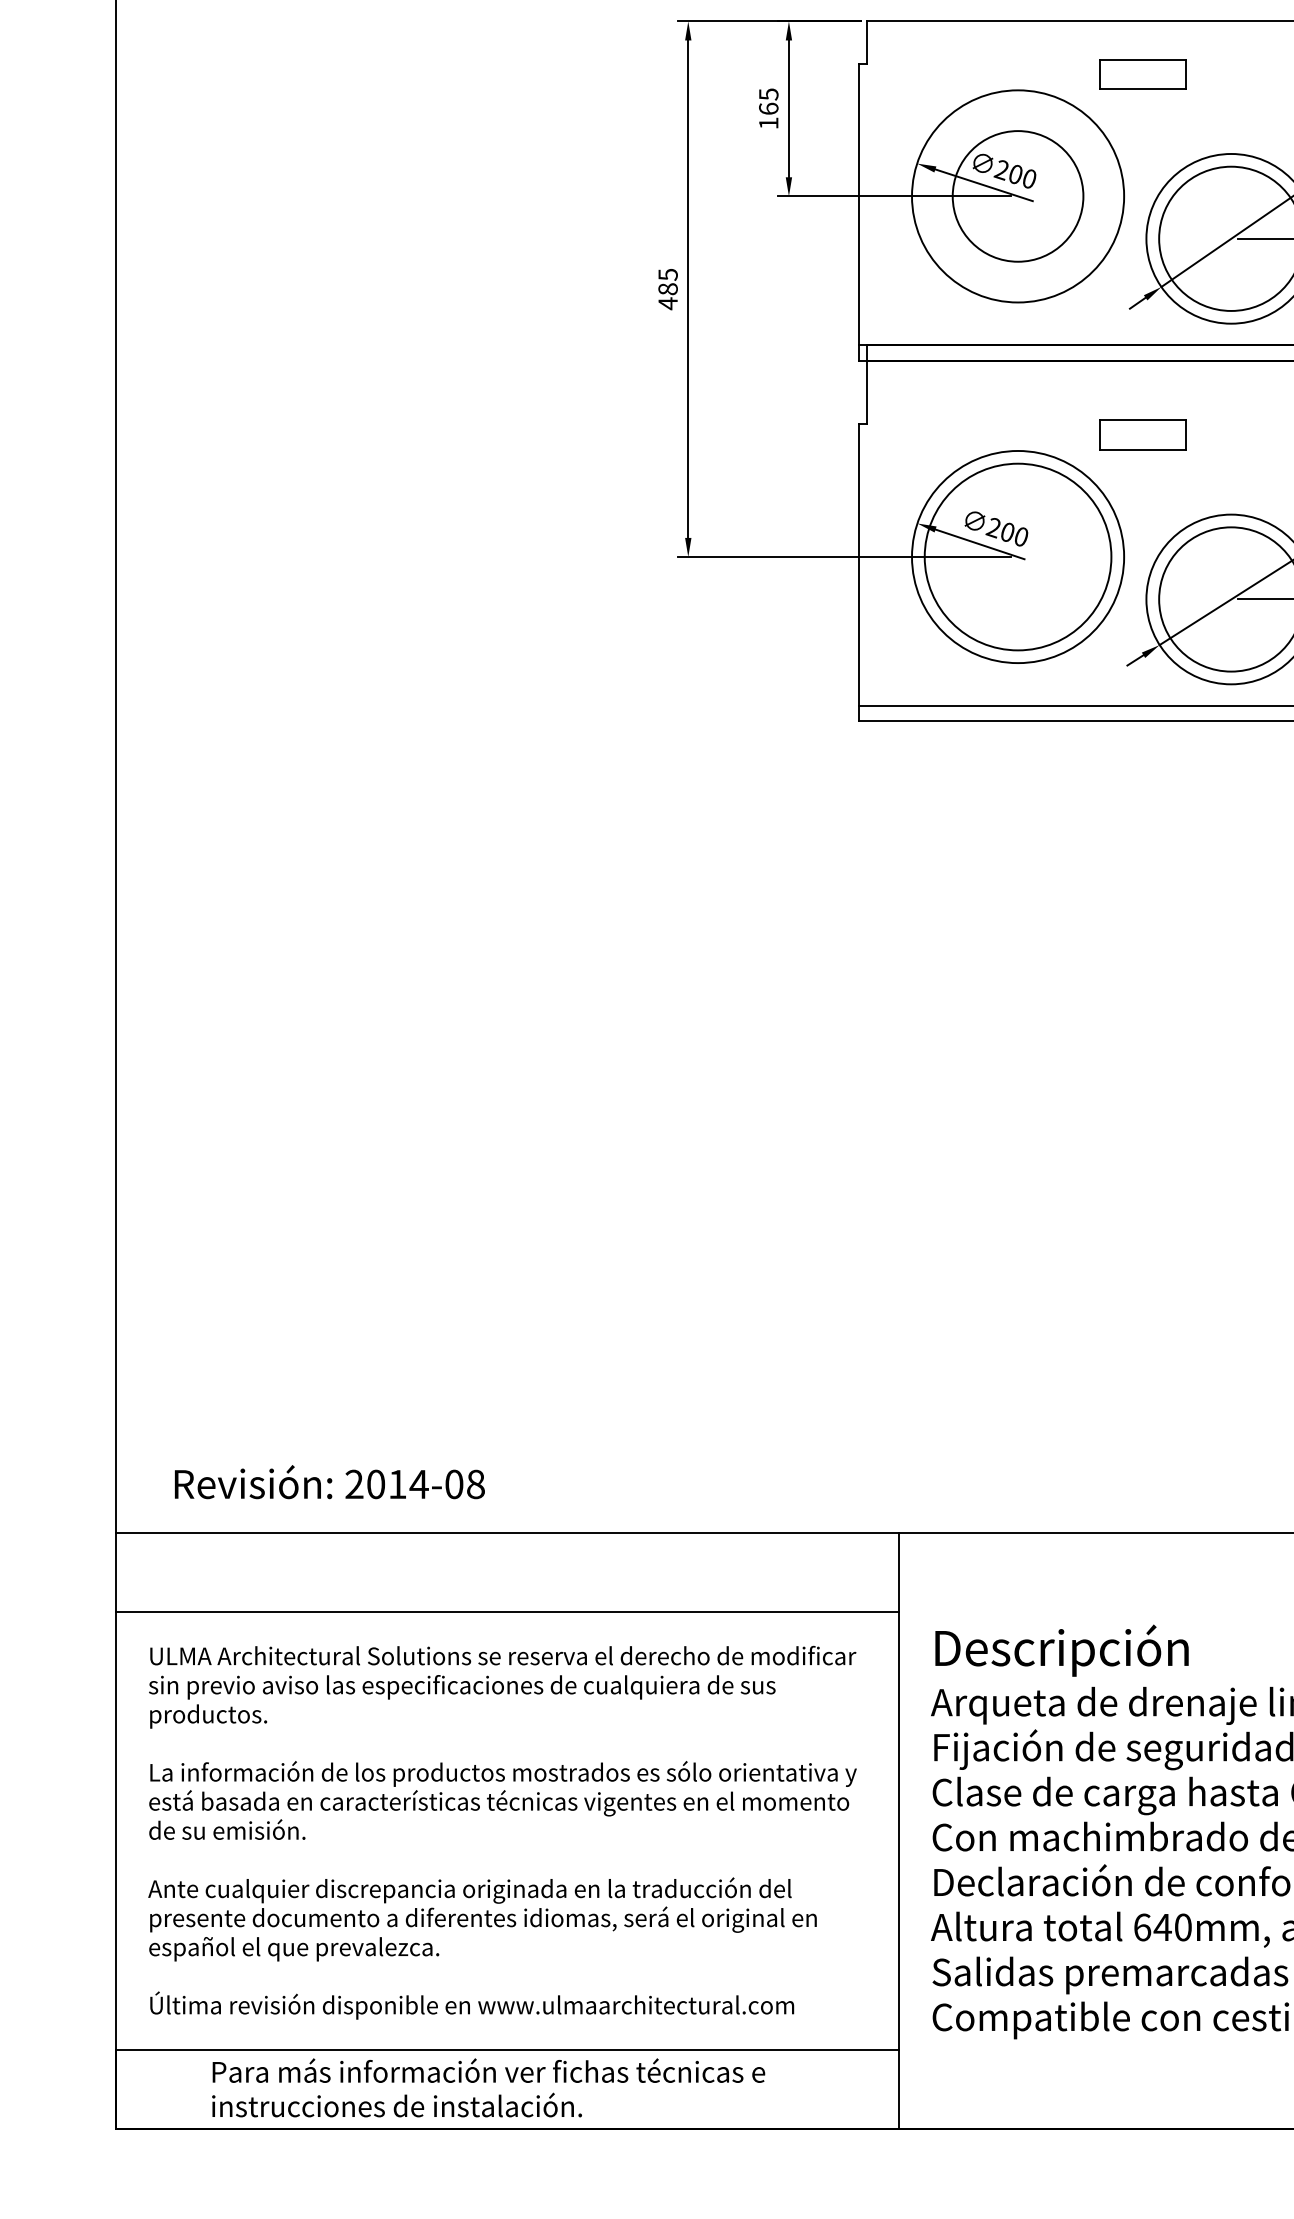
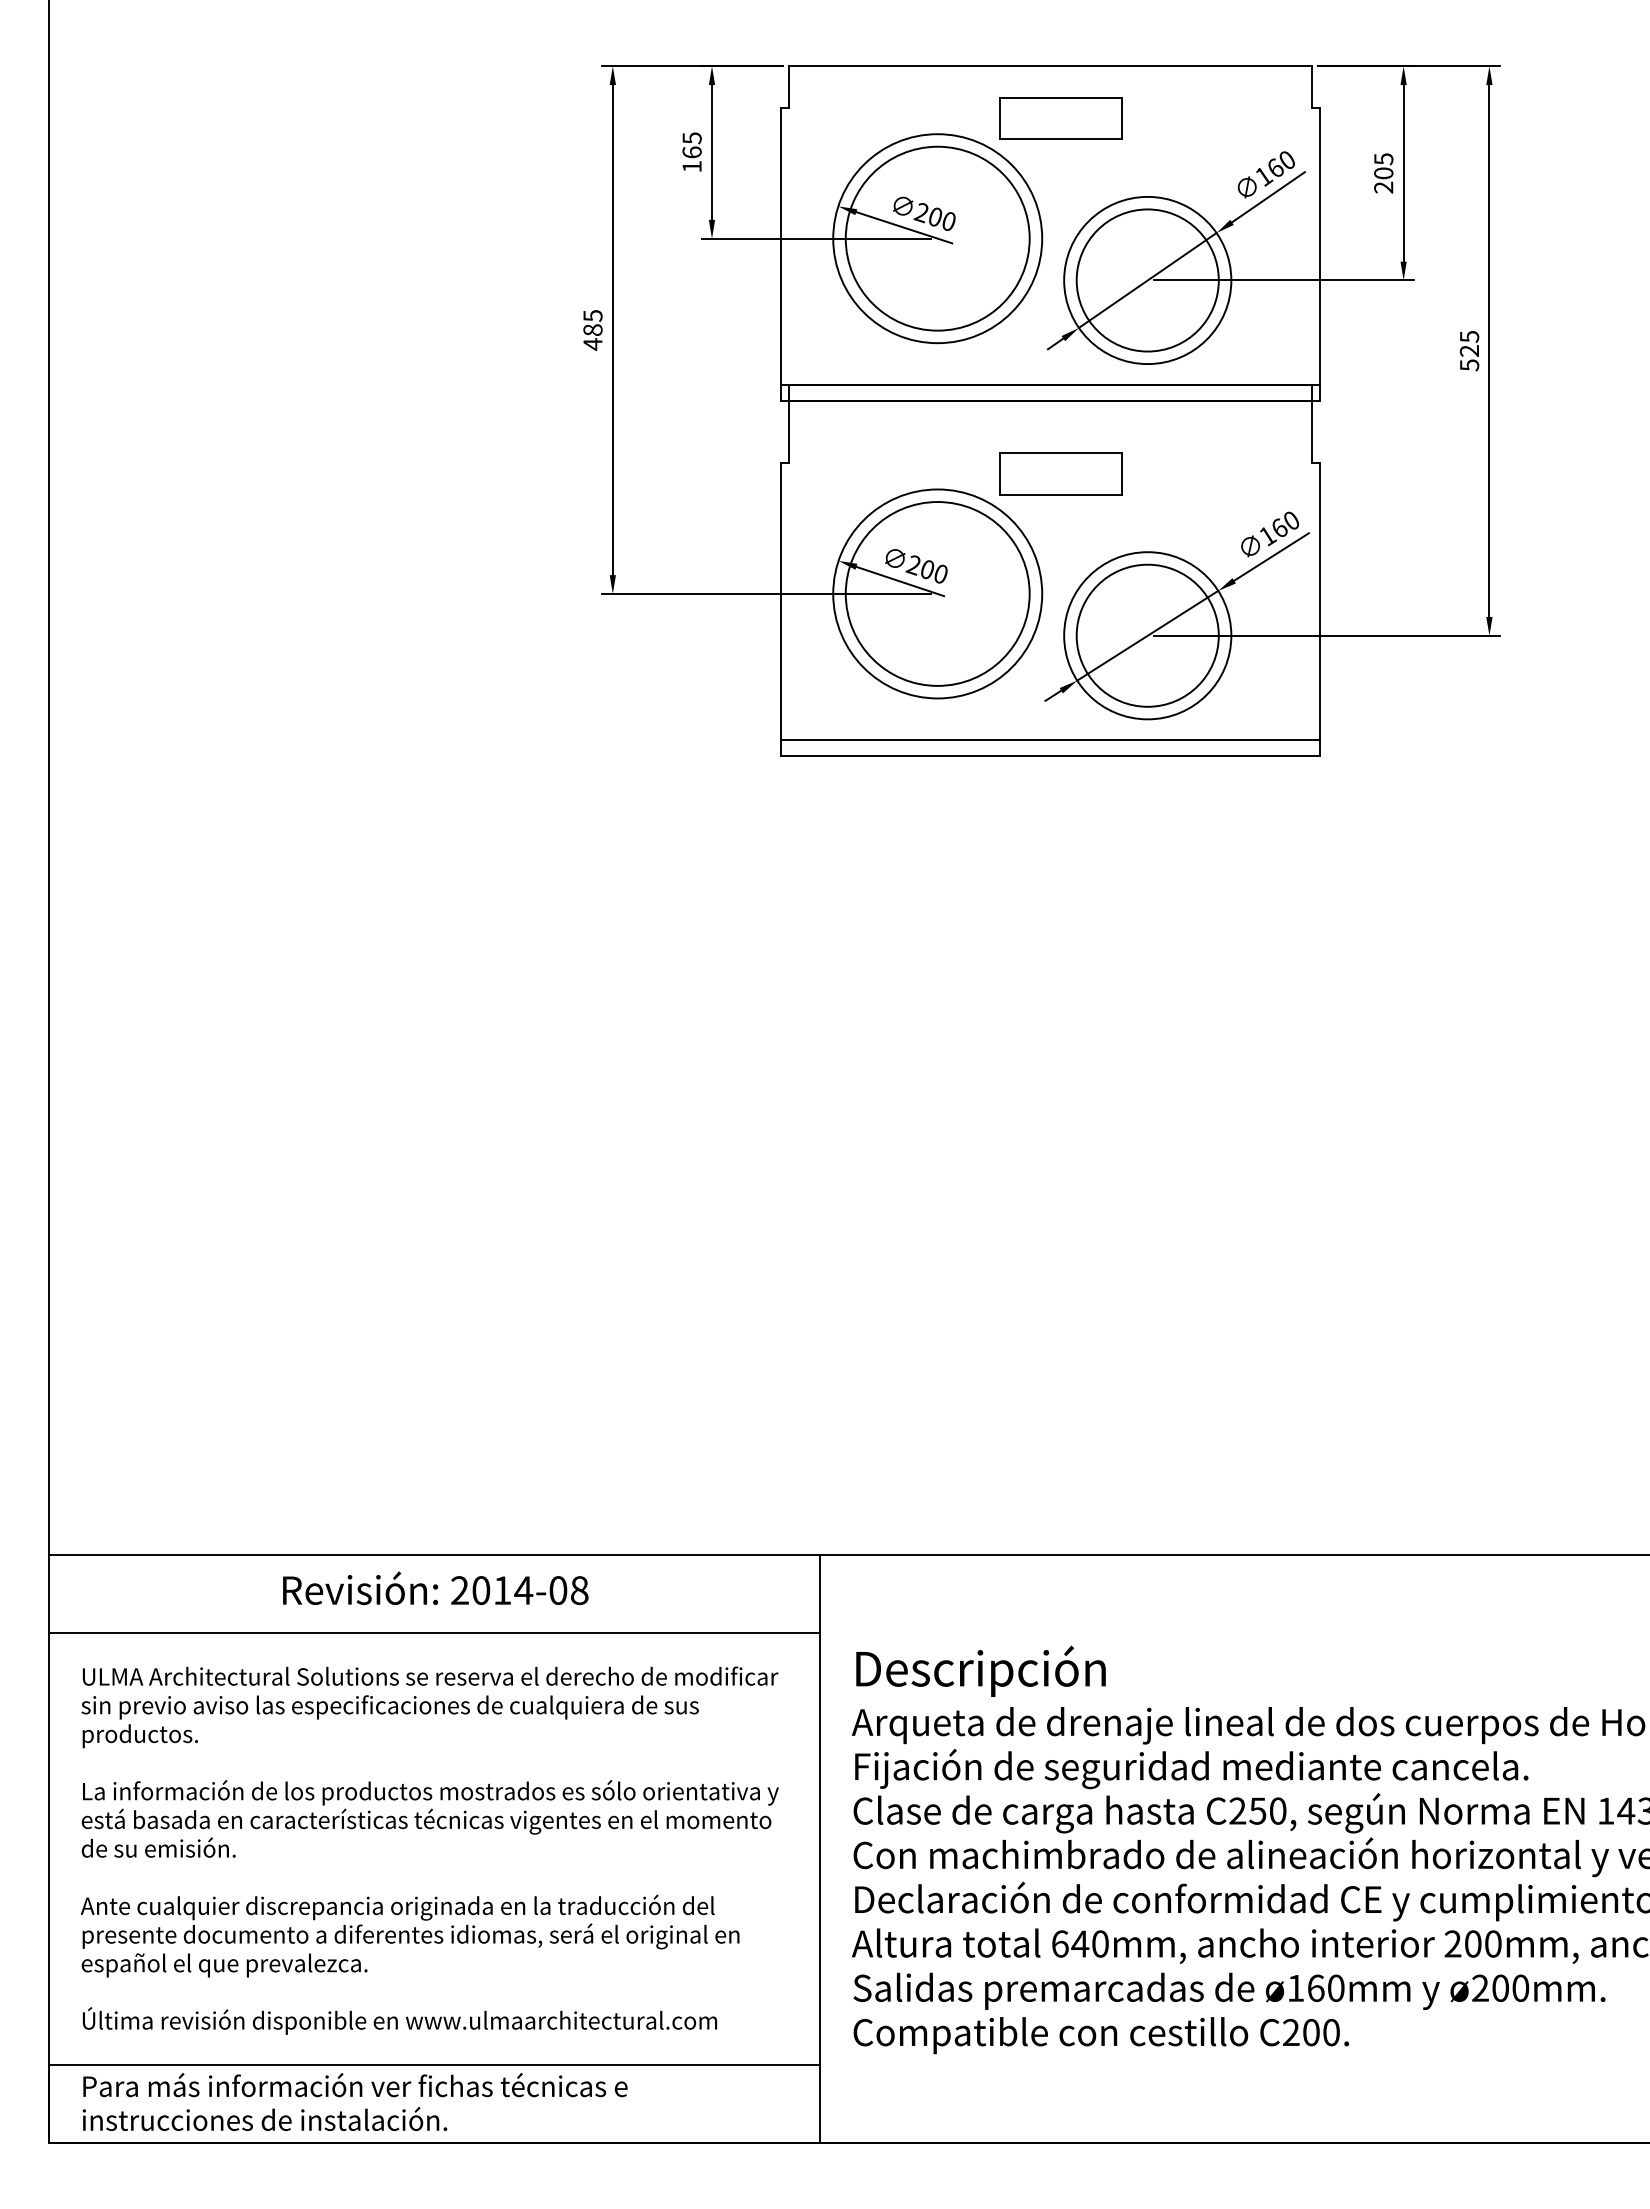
part: (1142, 74) -> (1060, 118), size x1.43
circle: (1017, 196) -> (937, 238), size x1.43
part: (1142, 434) -> (1060, 473), size x1.43
text: (329, 1481) -> (435, 1587), moved
text: (487, 2087) -> (354, 2101), moved

